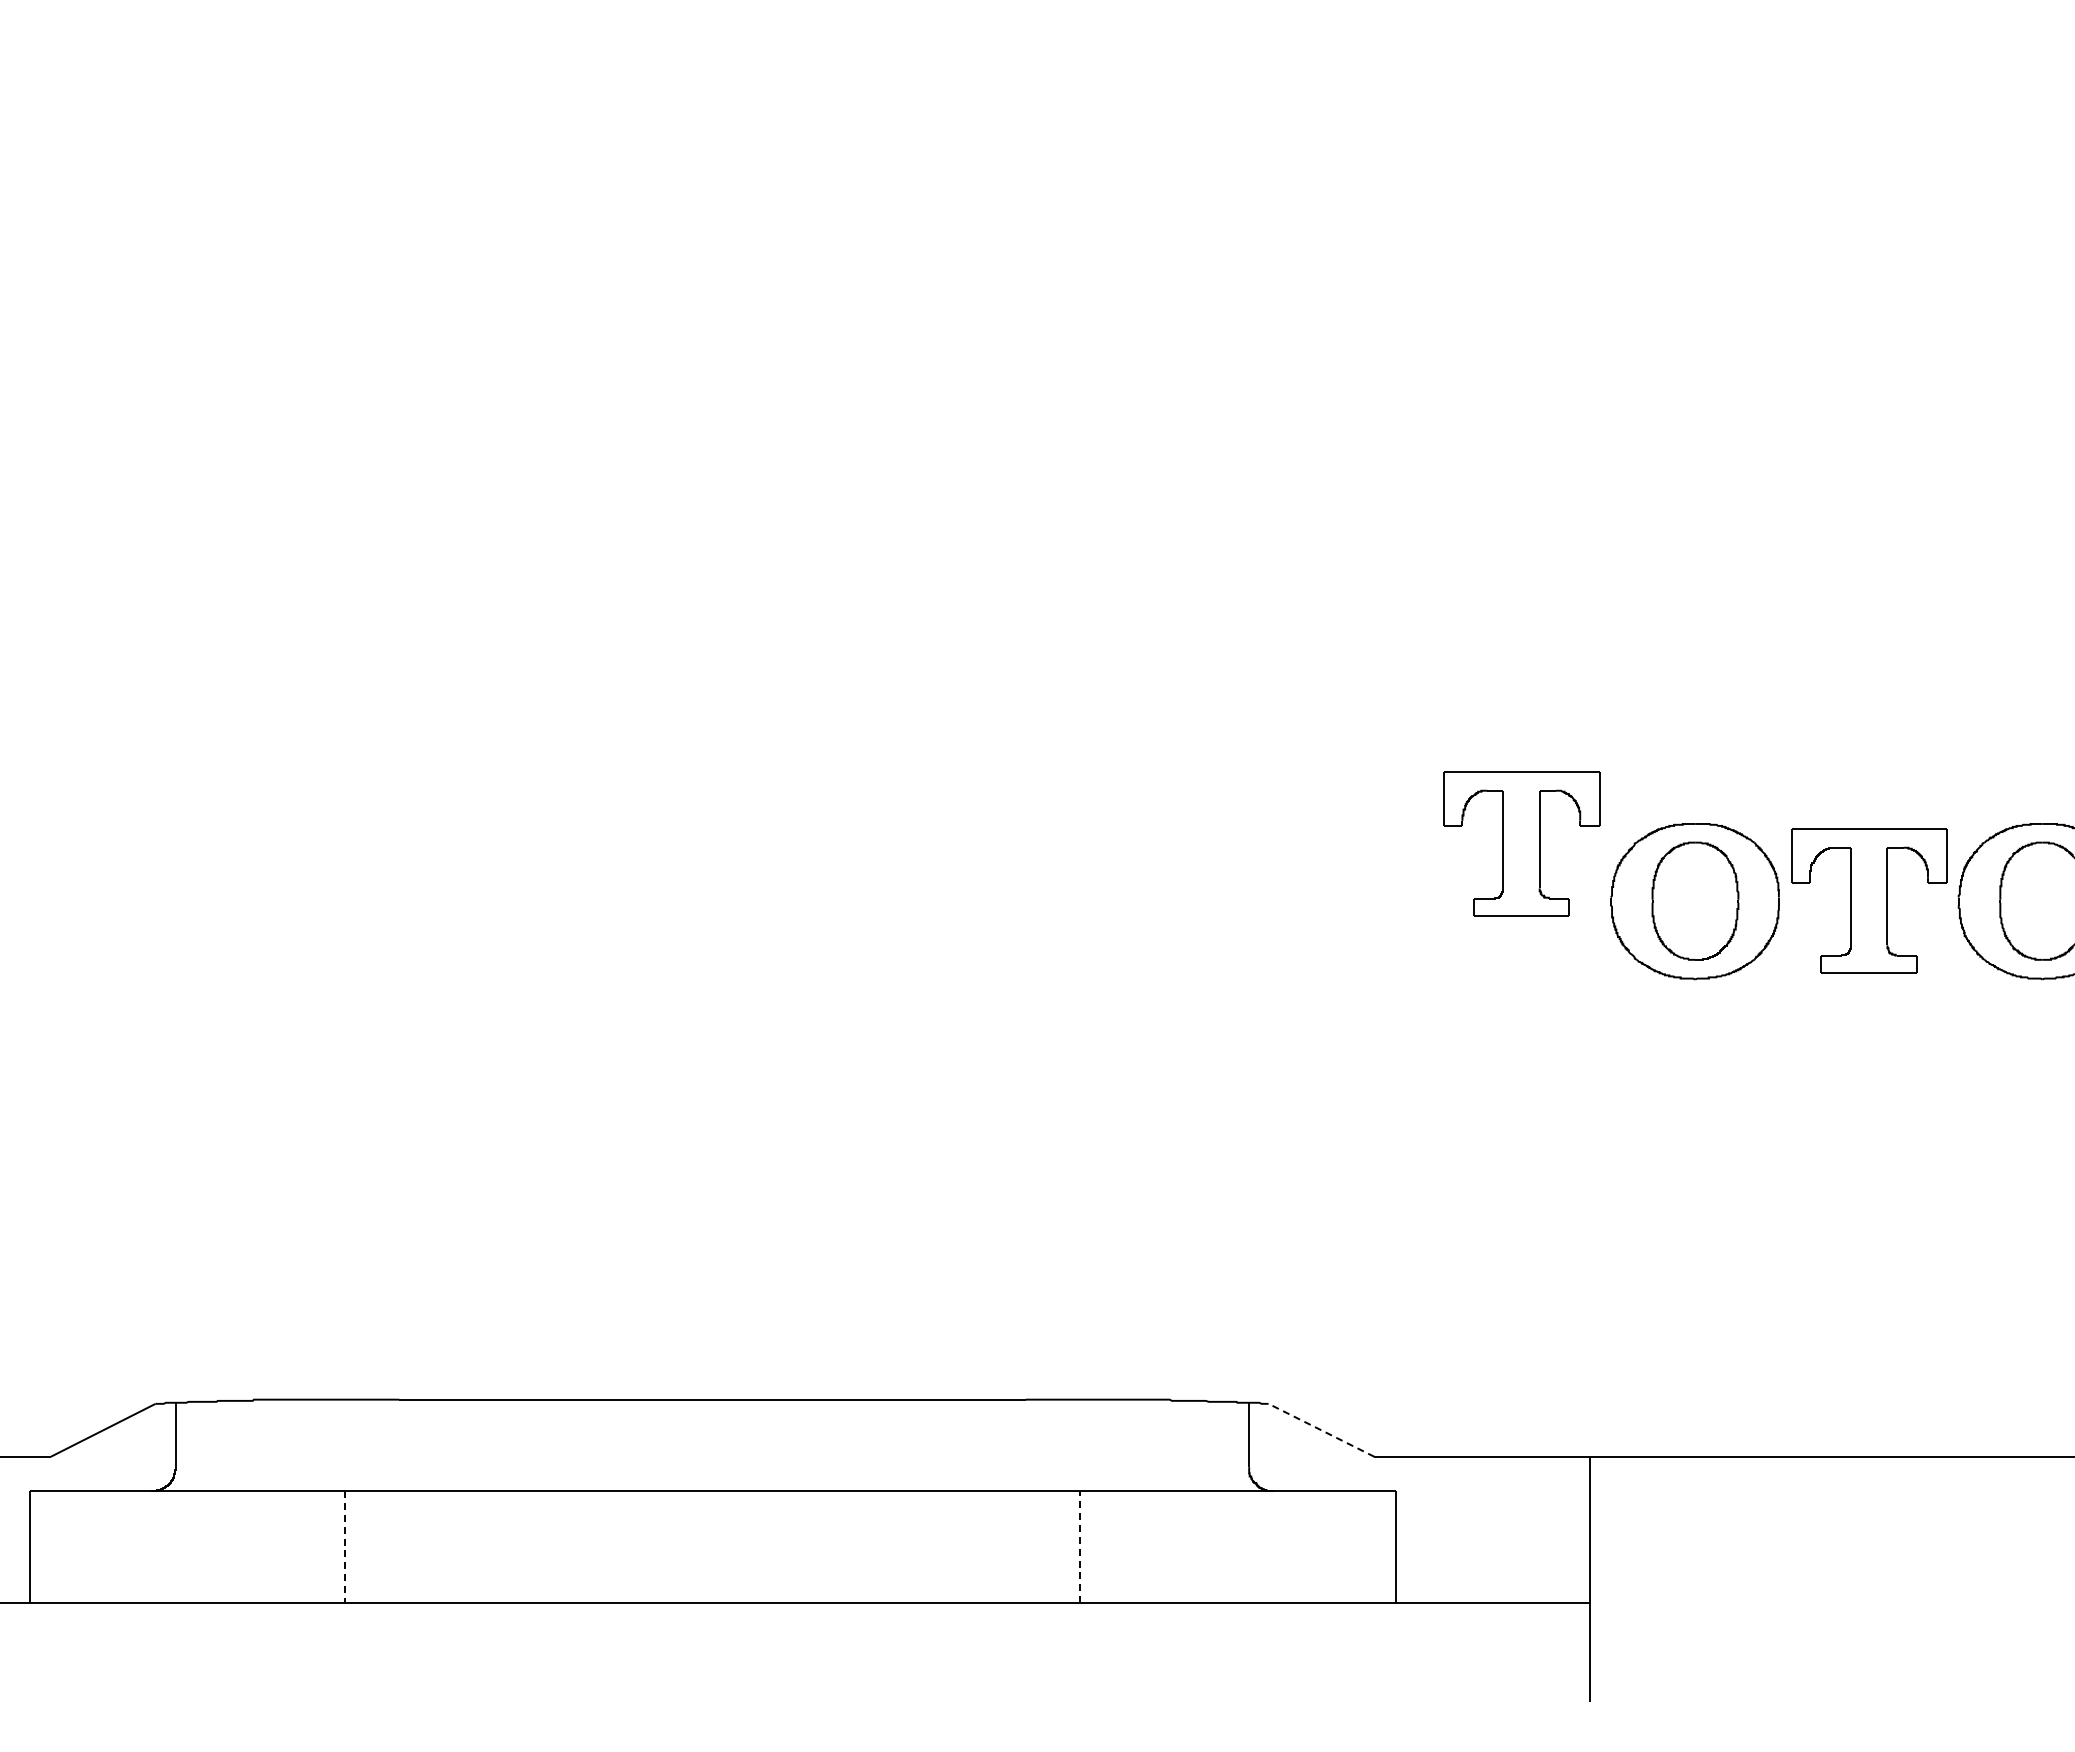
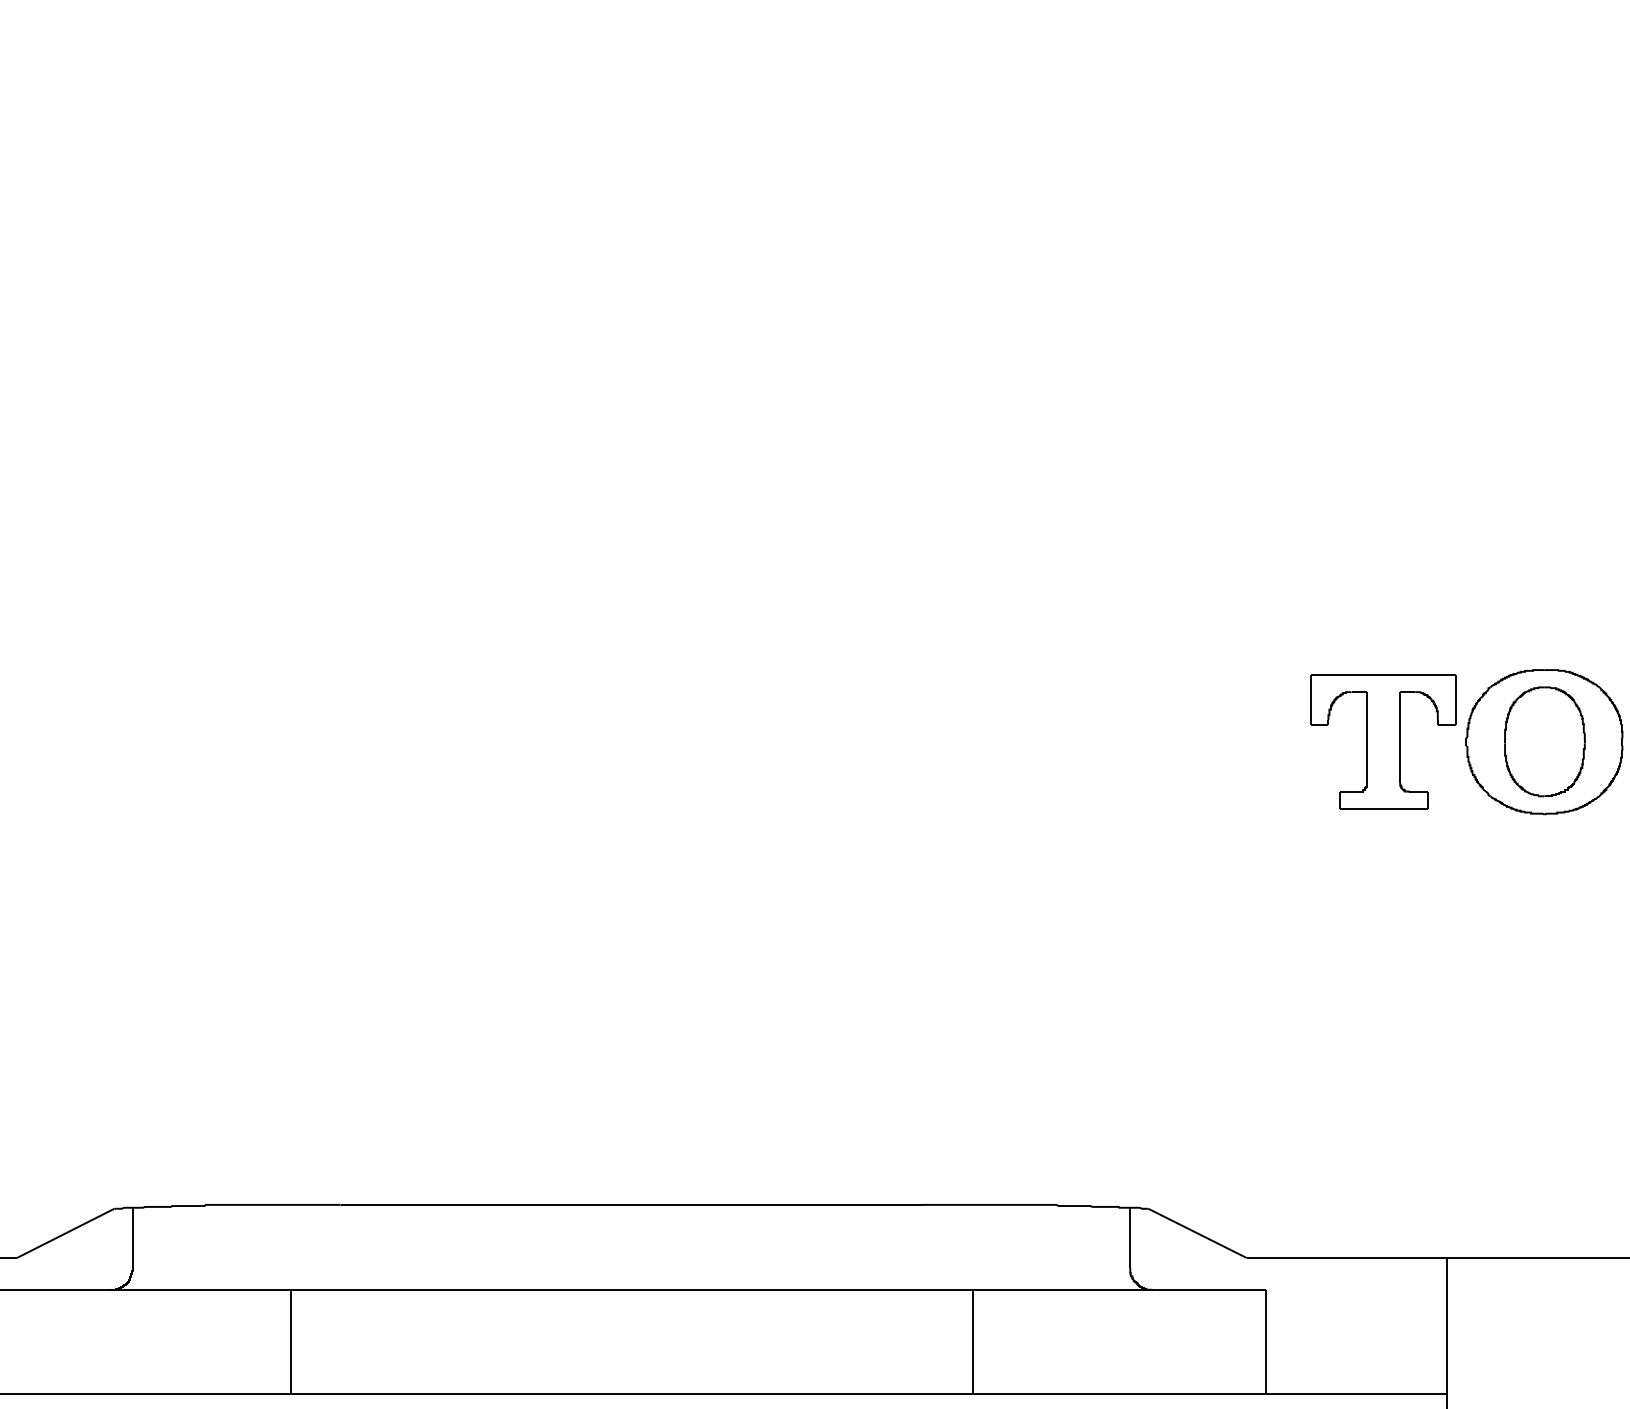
part: (1521, 843) -> (1383, 741), moved
line: (1321, 1430) -> (1197, 1233), dashed -> solid
line: (1080, 1546) -> (973, 1341), dashed -> solid
line: (345, 1547) -> (290, 1342), dashed -> solid

